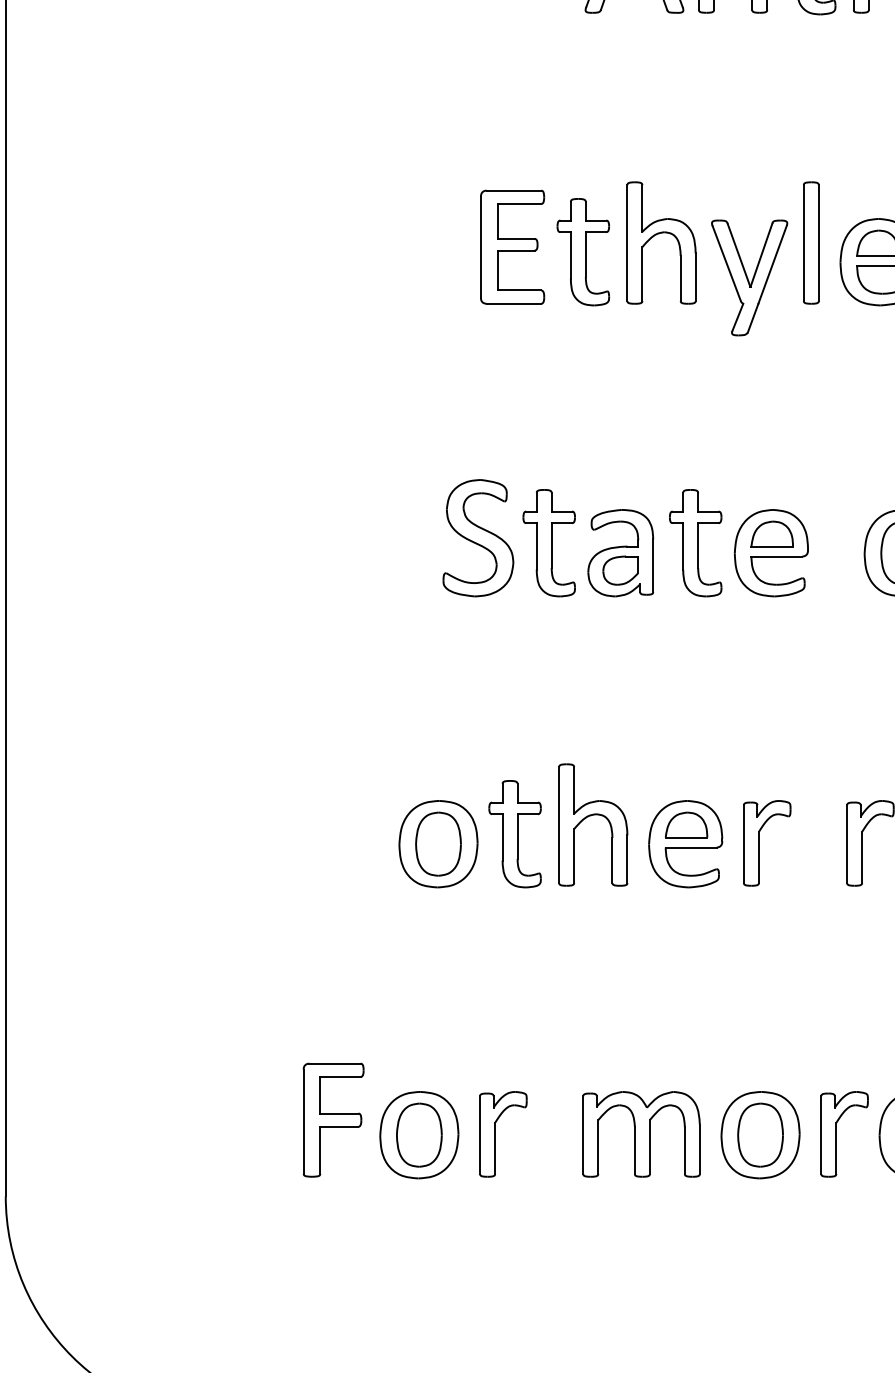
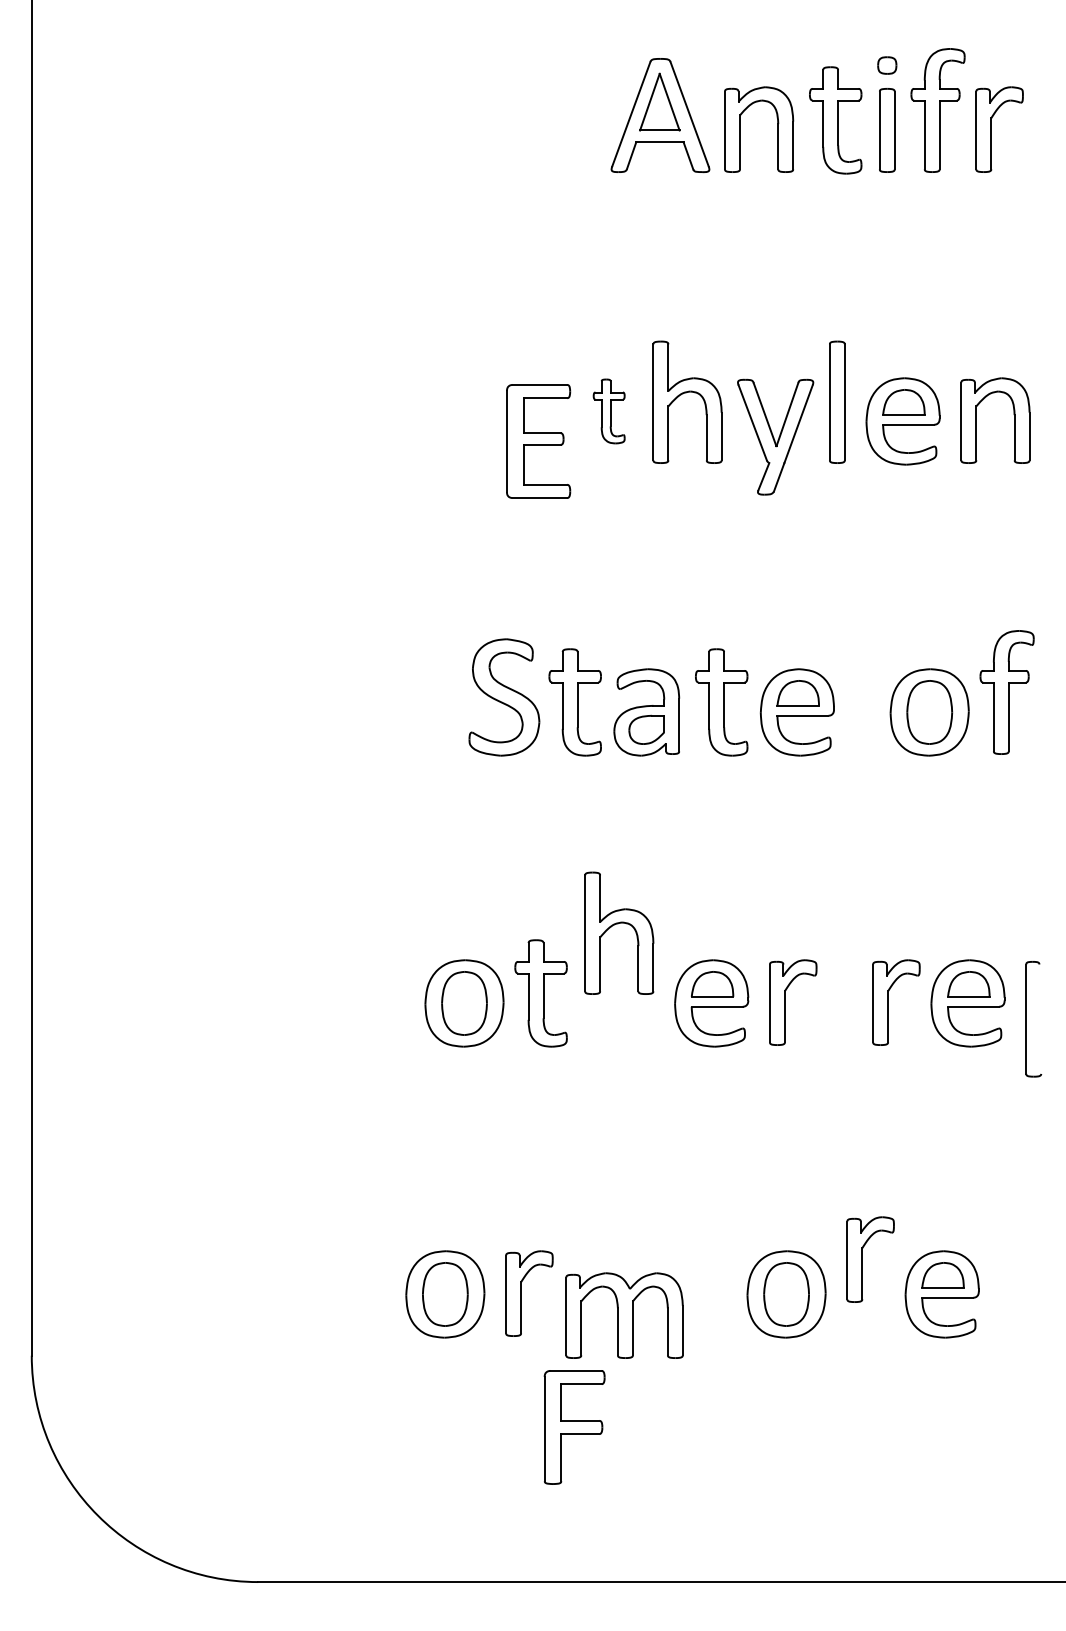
part: (512, 247) -> (538, 441), moved
part: (582, 252) -> (608, 411), size x0.6
part: (592, 816) -> (618, 924), moved
part: (333, 1120) -> (574, 1427), moved
part: (641, 1134) -> (624, 1315), moved
part: (836, 1134) -> (862, 1259), moved

